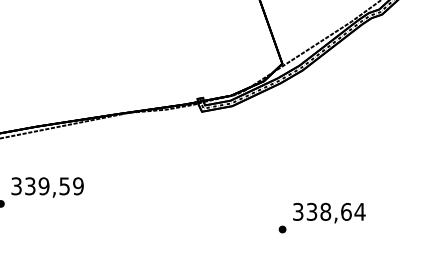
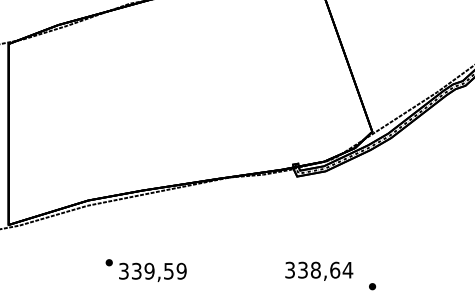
text: (47, 186) -> (152, 271), moved
text: (329, 212) -> (319, 270), moved

